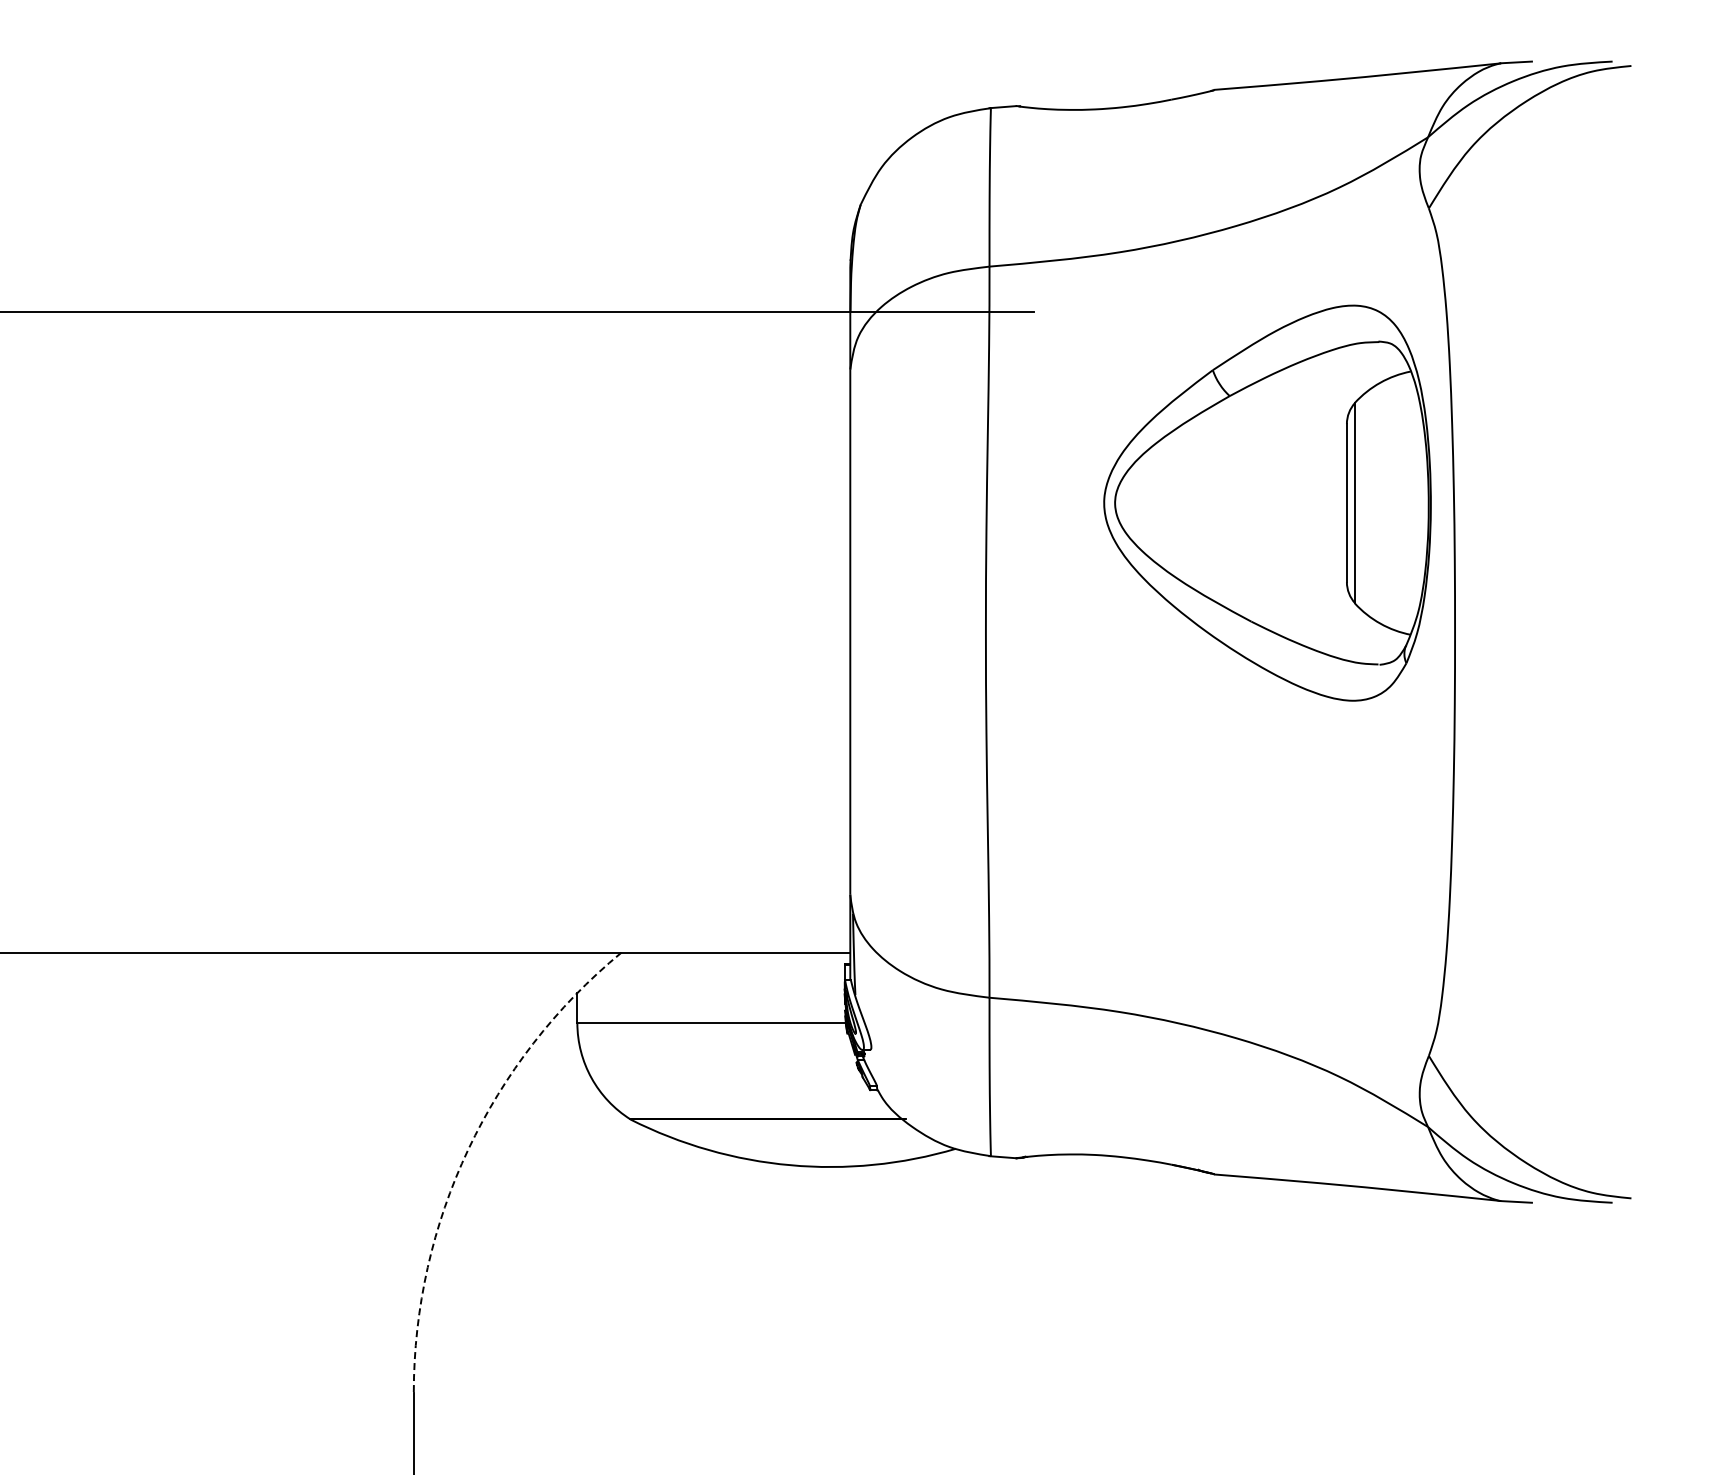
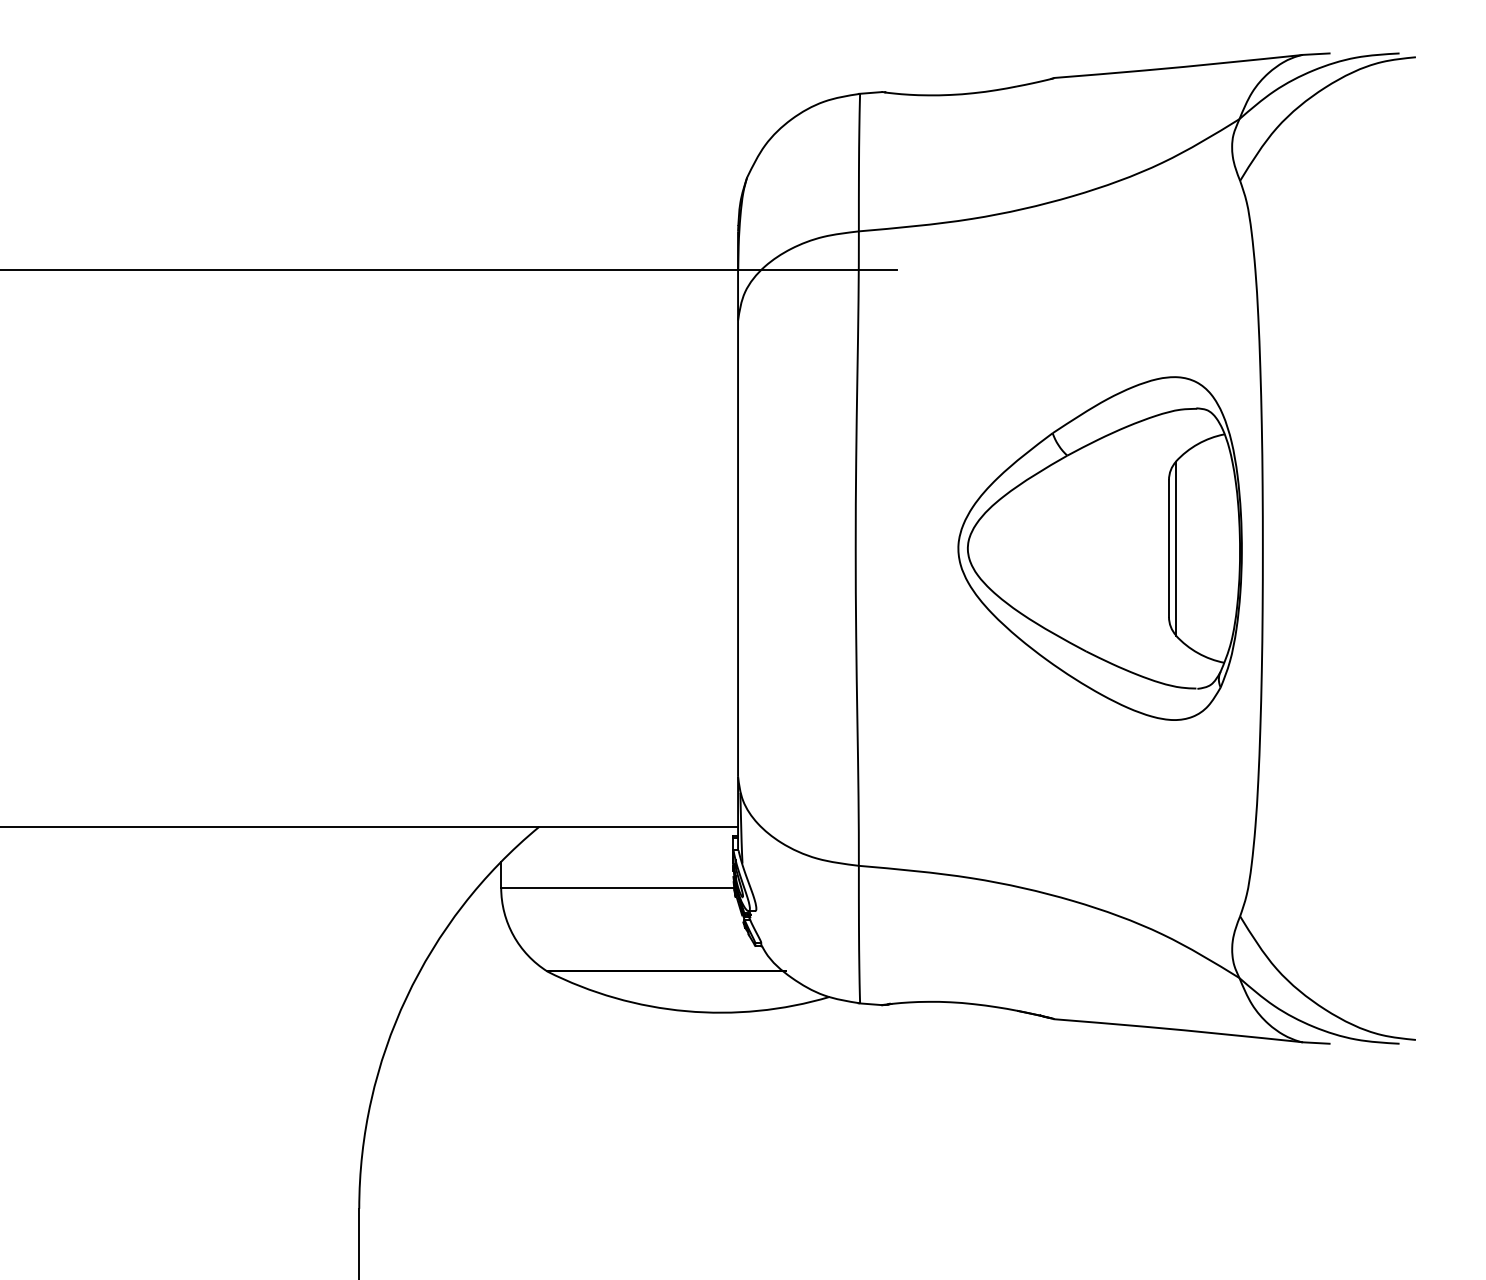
part: (1267, 502) -> (1100, 548), moved
arc: (468, 1149) -> (406, 997), dashed -> solid

